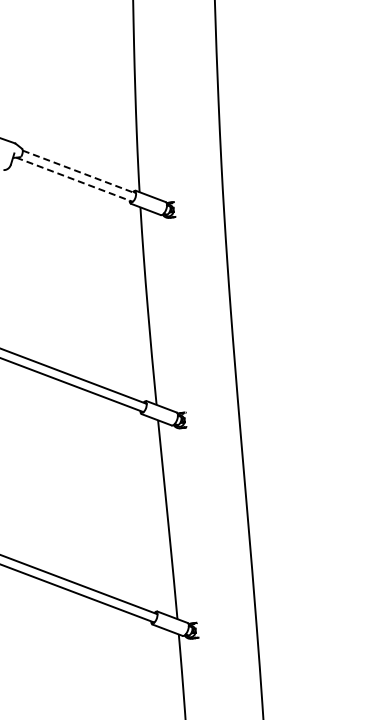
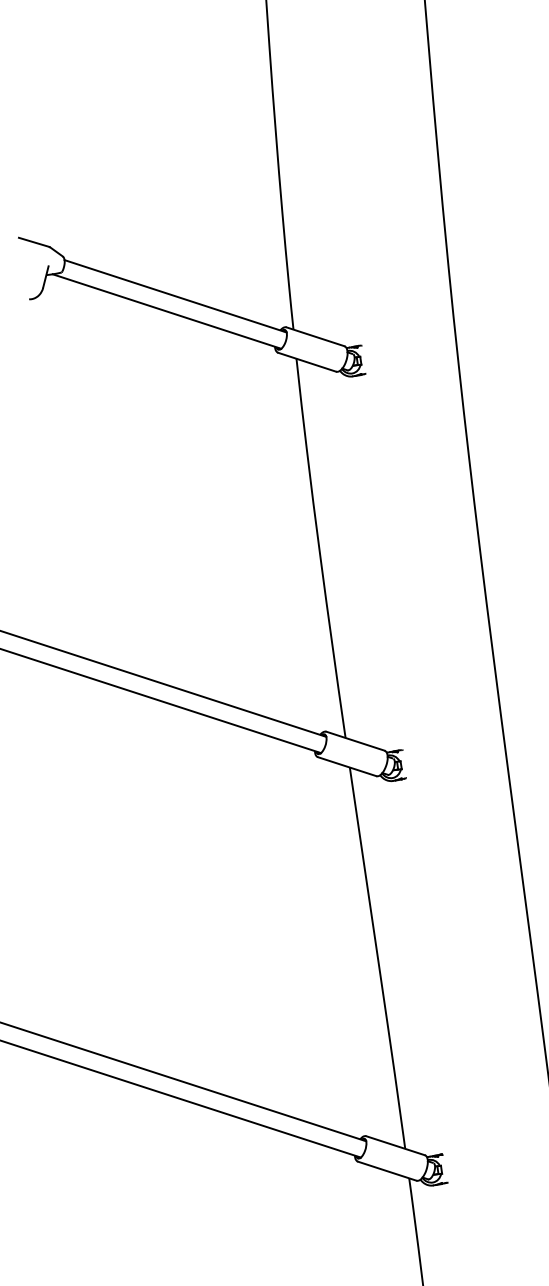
line: (79, 172) -> (175, 297), dashed -> solid
line: (75, 179) -> (168, 310), dashed -> solid

